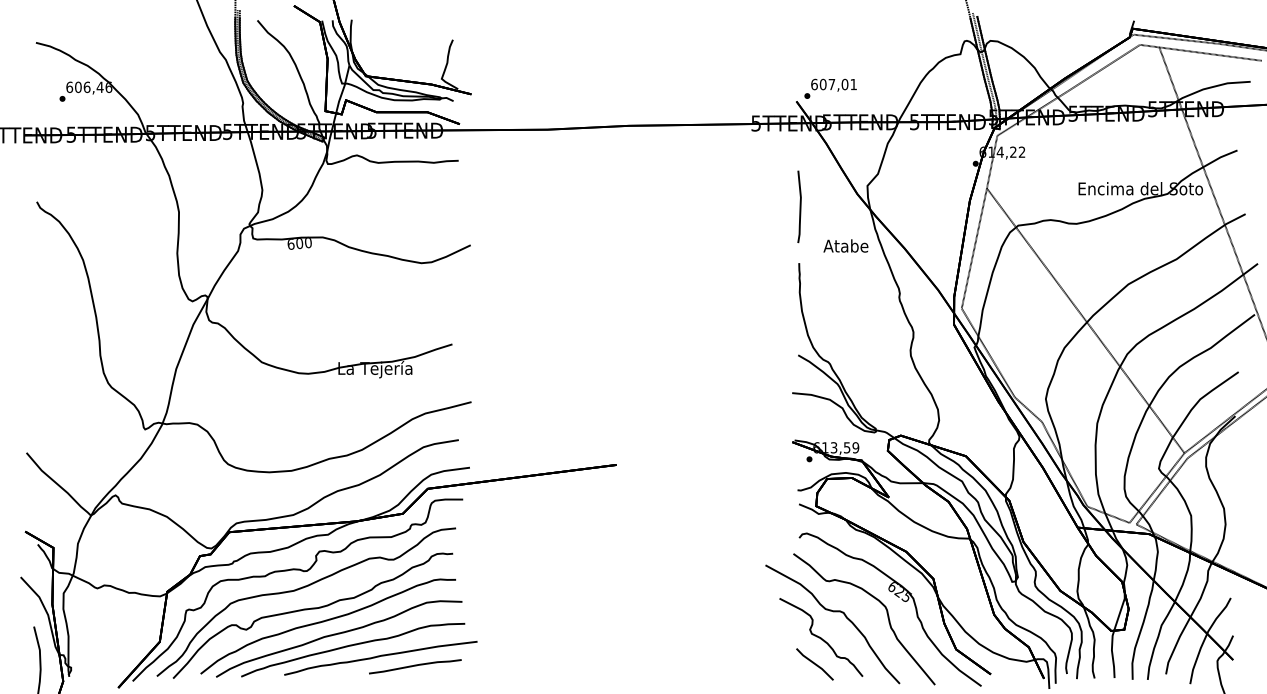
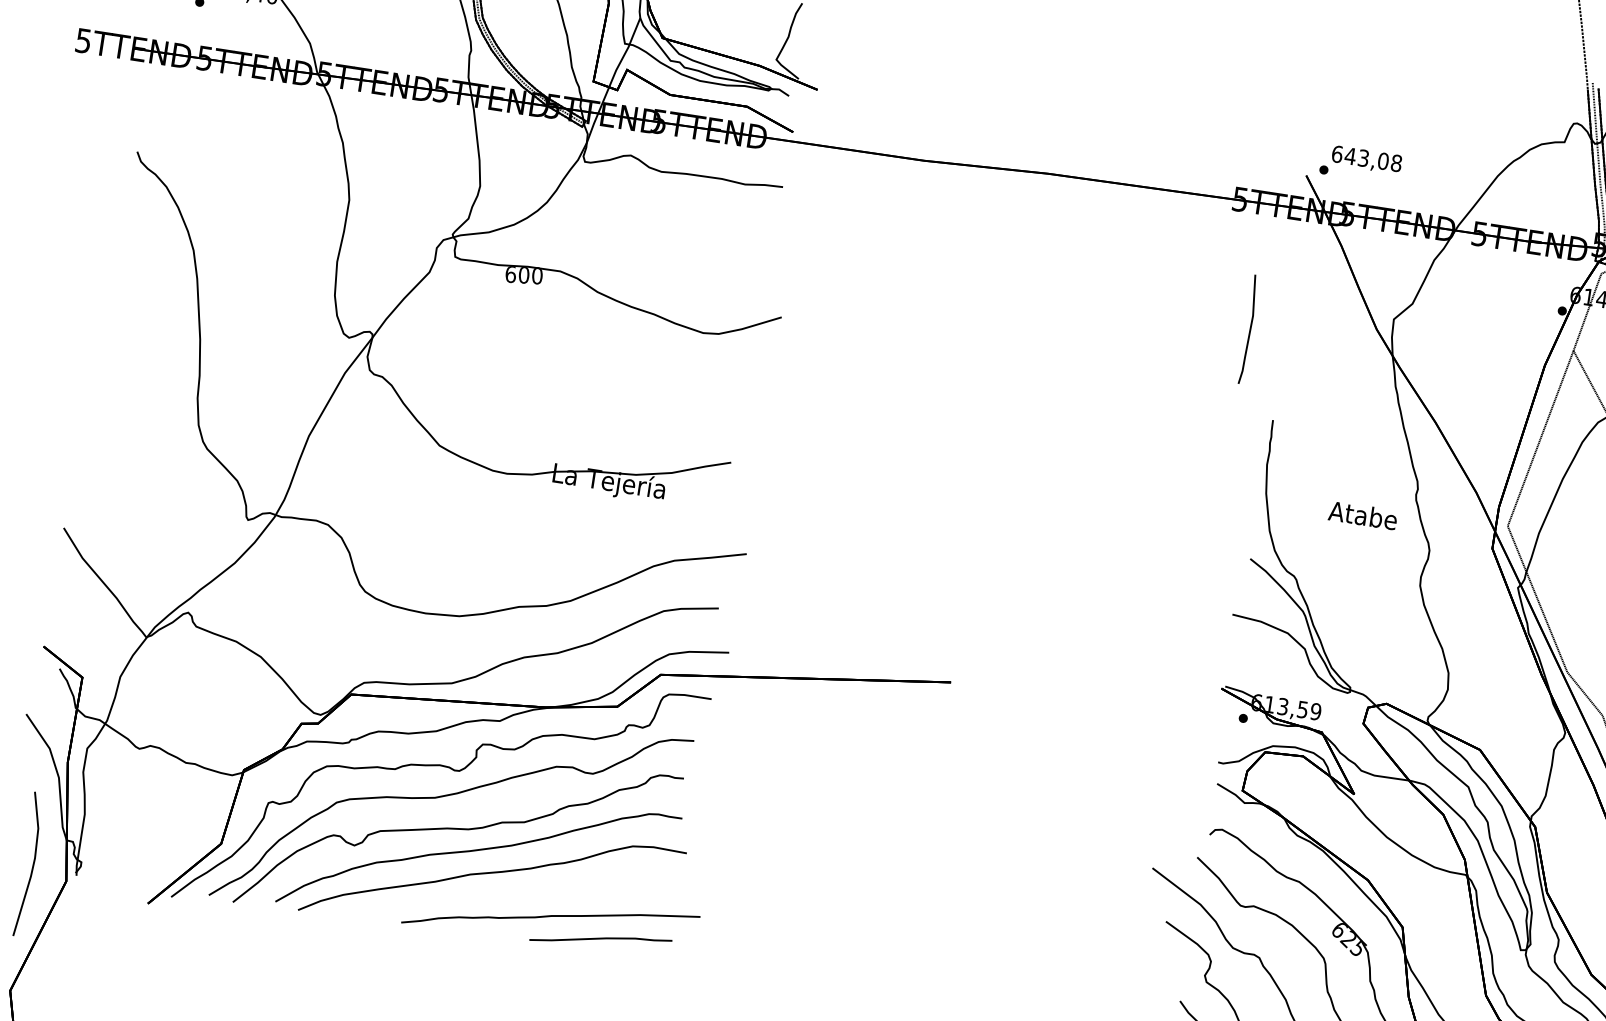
text: (838, 84) -> (1373, 159), 607,01 -> 643,08
line: (799, 206) -> (1248, 328), moved
text: (845, 245) -> (1362, 514), moved
part: (353, 650) -> (511, 901), removed

